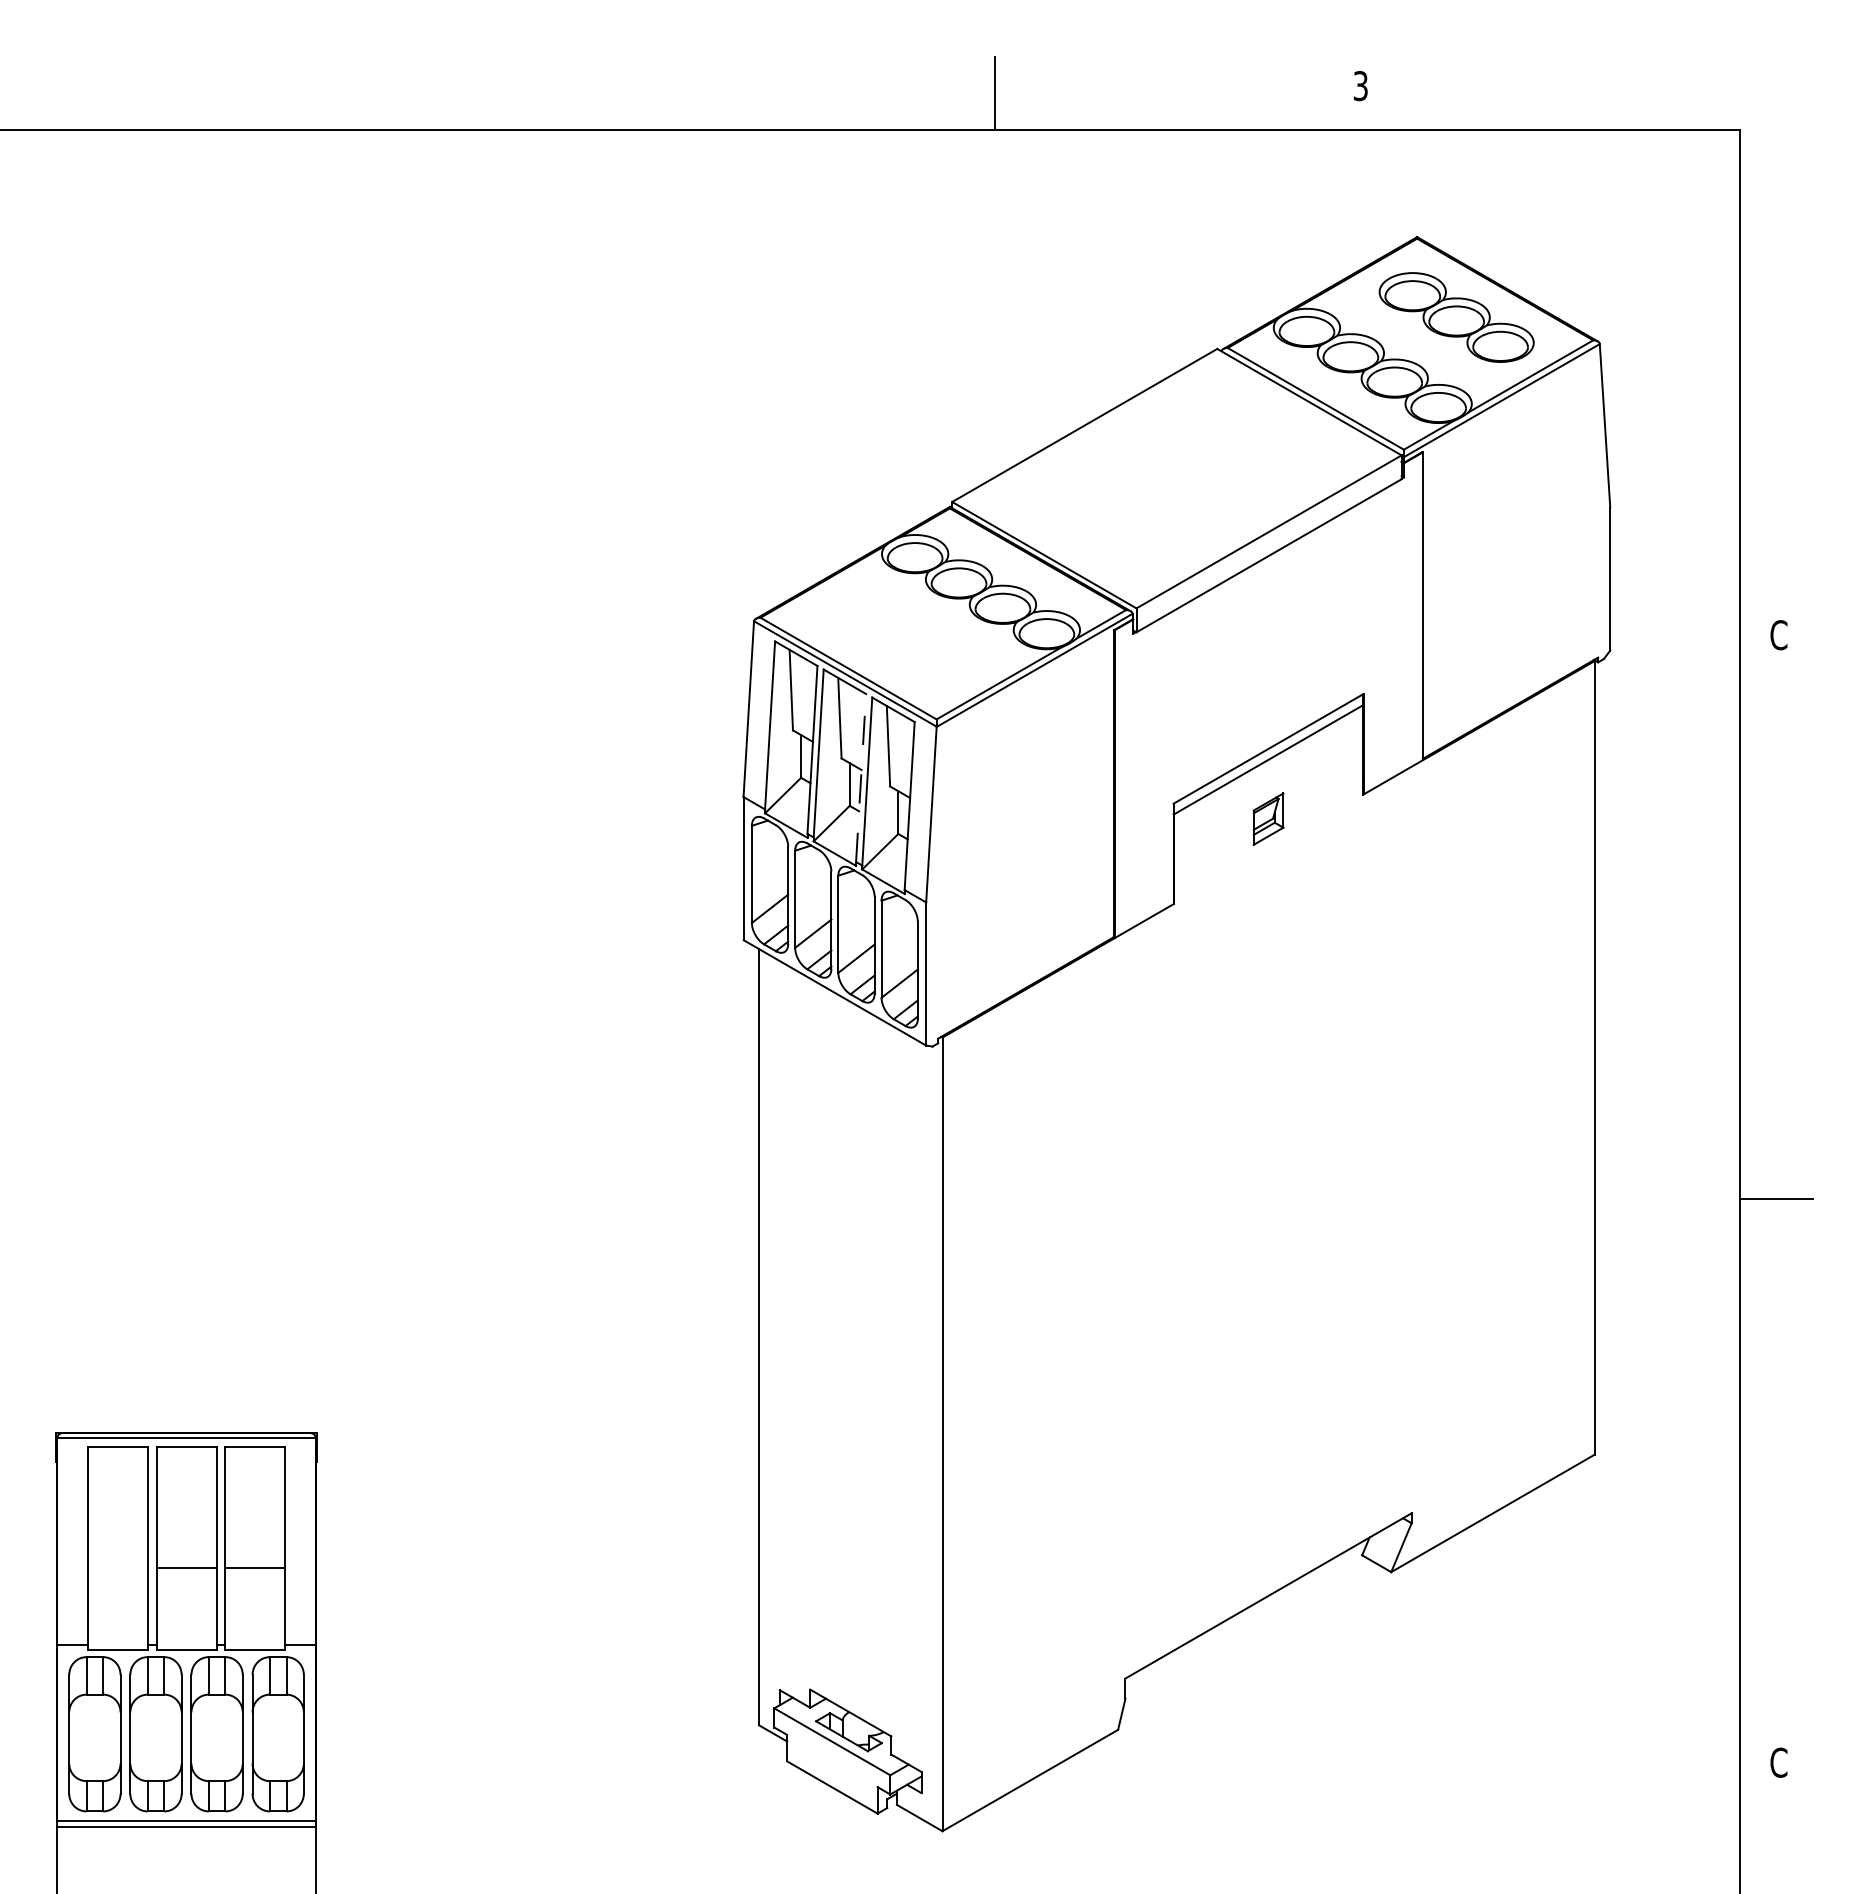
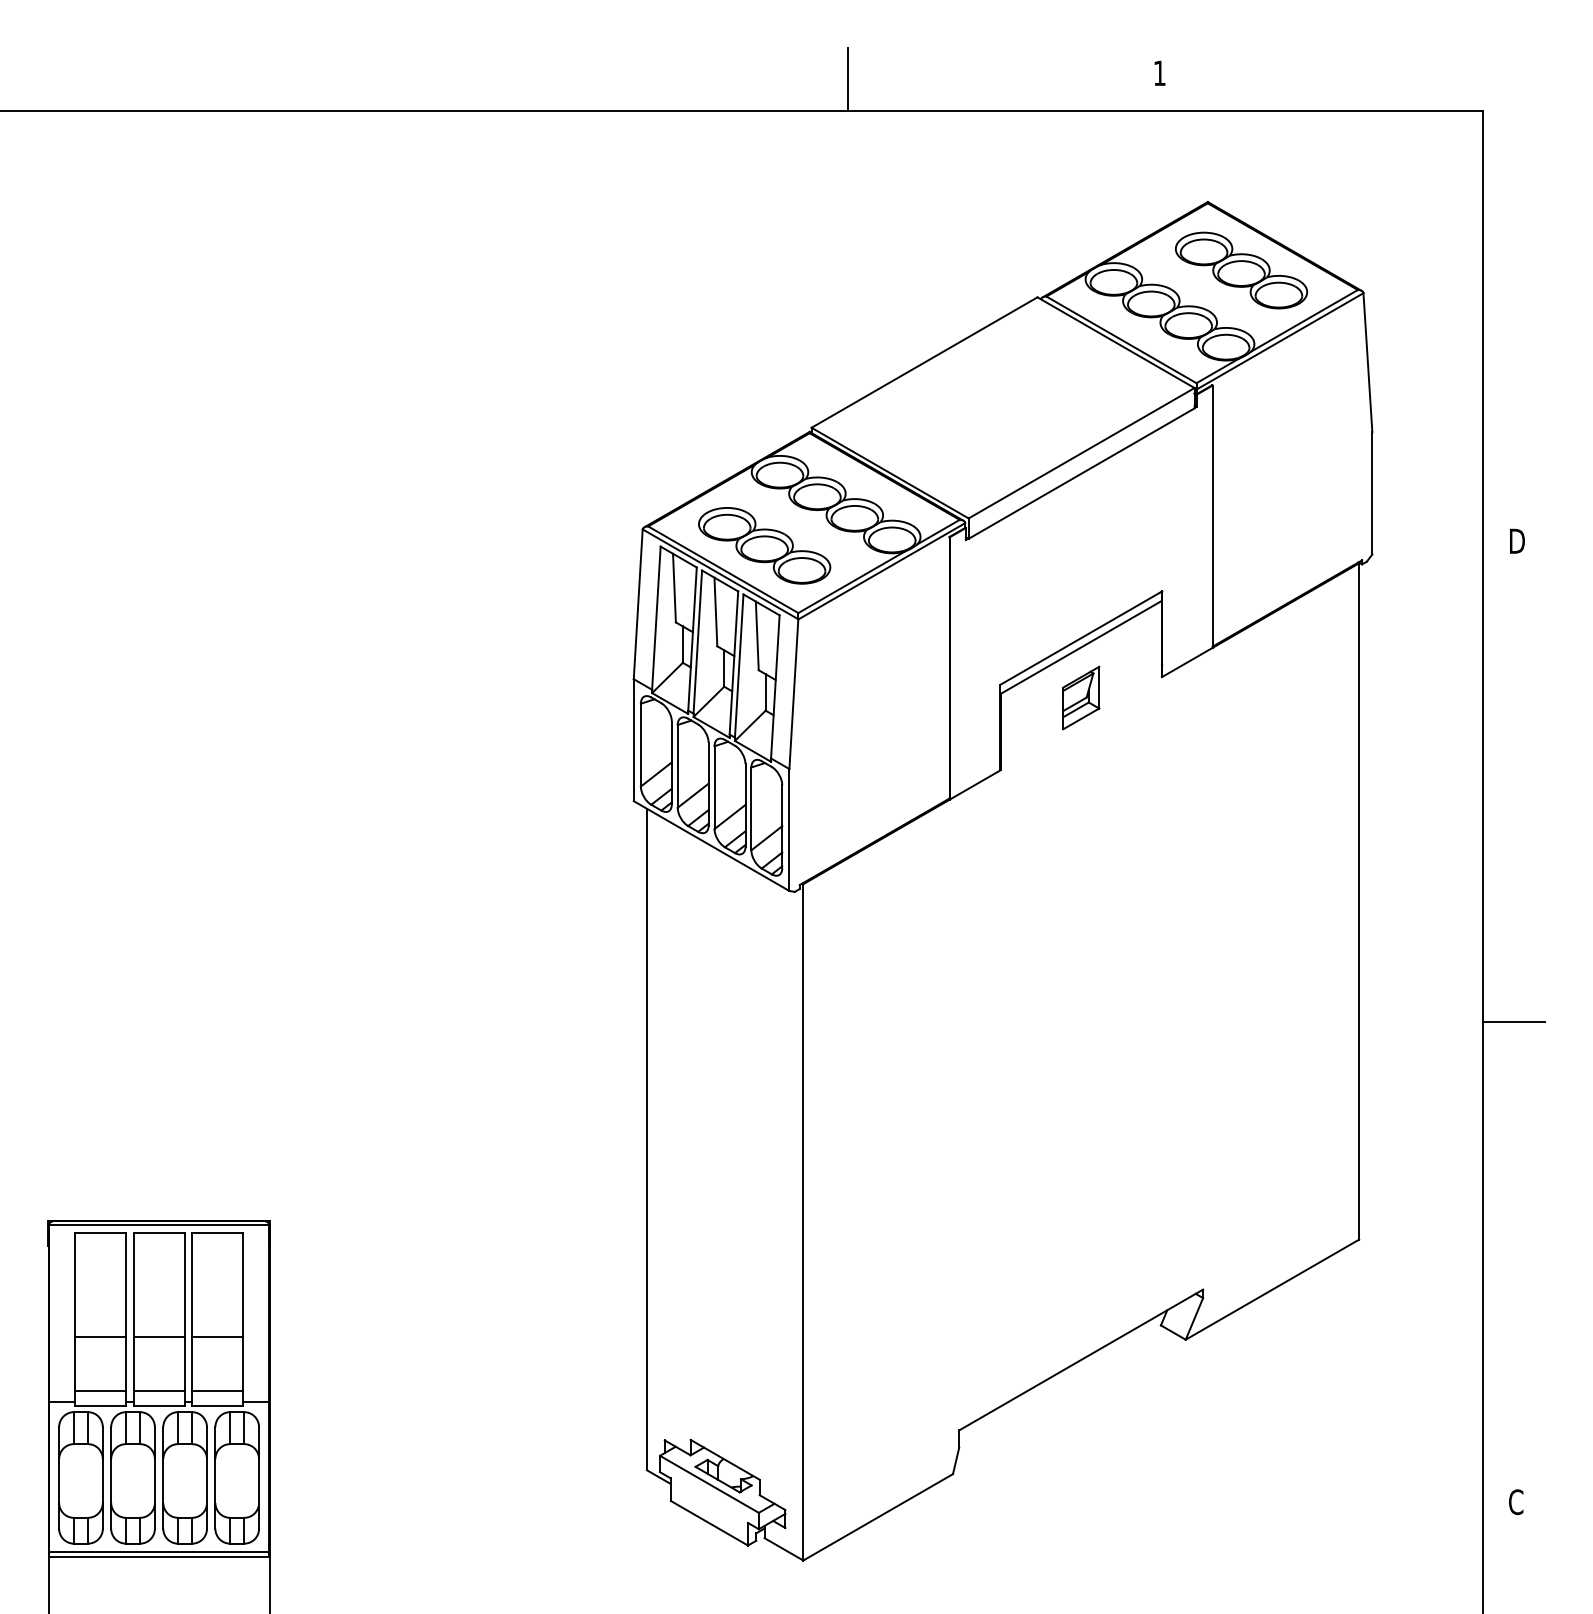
text: (1360, 86) -> (1159, 73), 3 -> 1
text: (1779, 635) -> (1516, 541), C -> D
part: (897, 640) -> (764, 545), added
line: (861, 777) -> (734, 662), dashed -> solid
part: (1268, 818) -> (1081, 697), size x1.43
line: (117, 1568) -> (100, 1336), added
line: (117, 1632) -> (100, 1391), added
line: (186, 1632) -> (159, 1391), added
line: (255, 1632) -> (217, 1391), added

